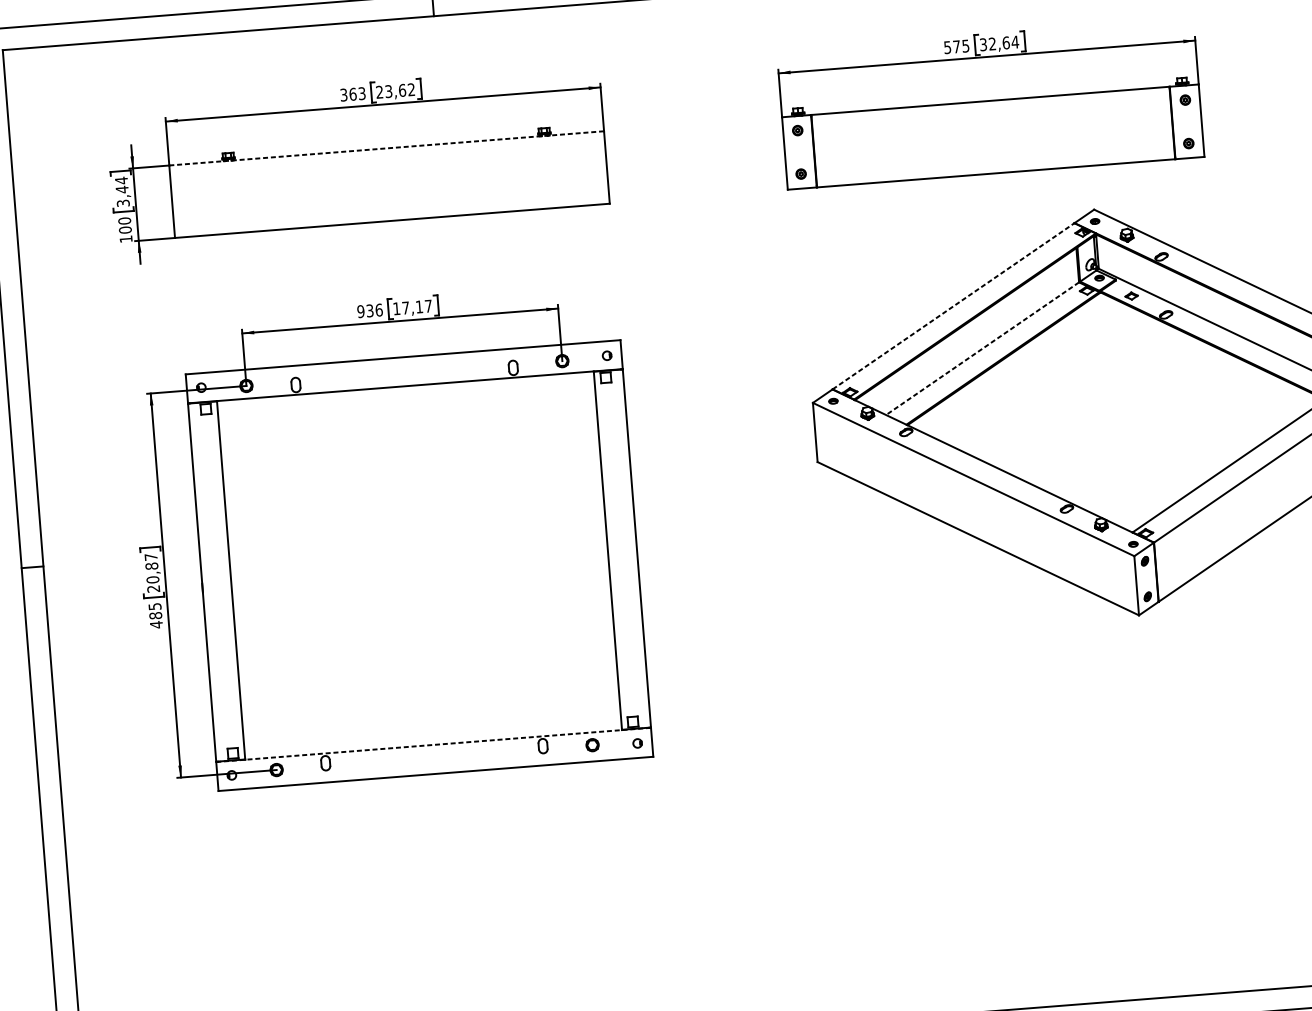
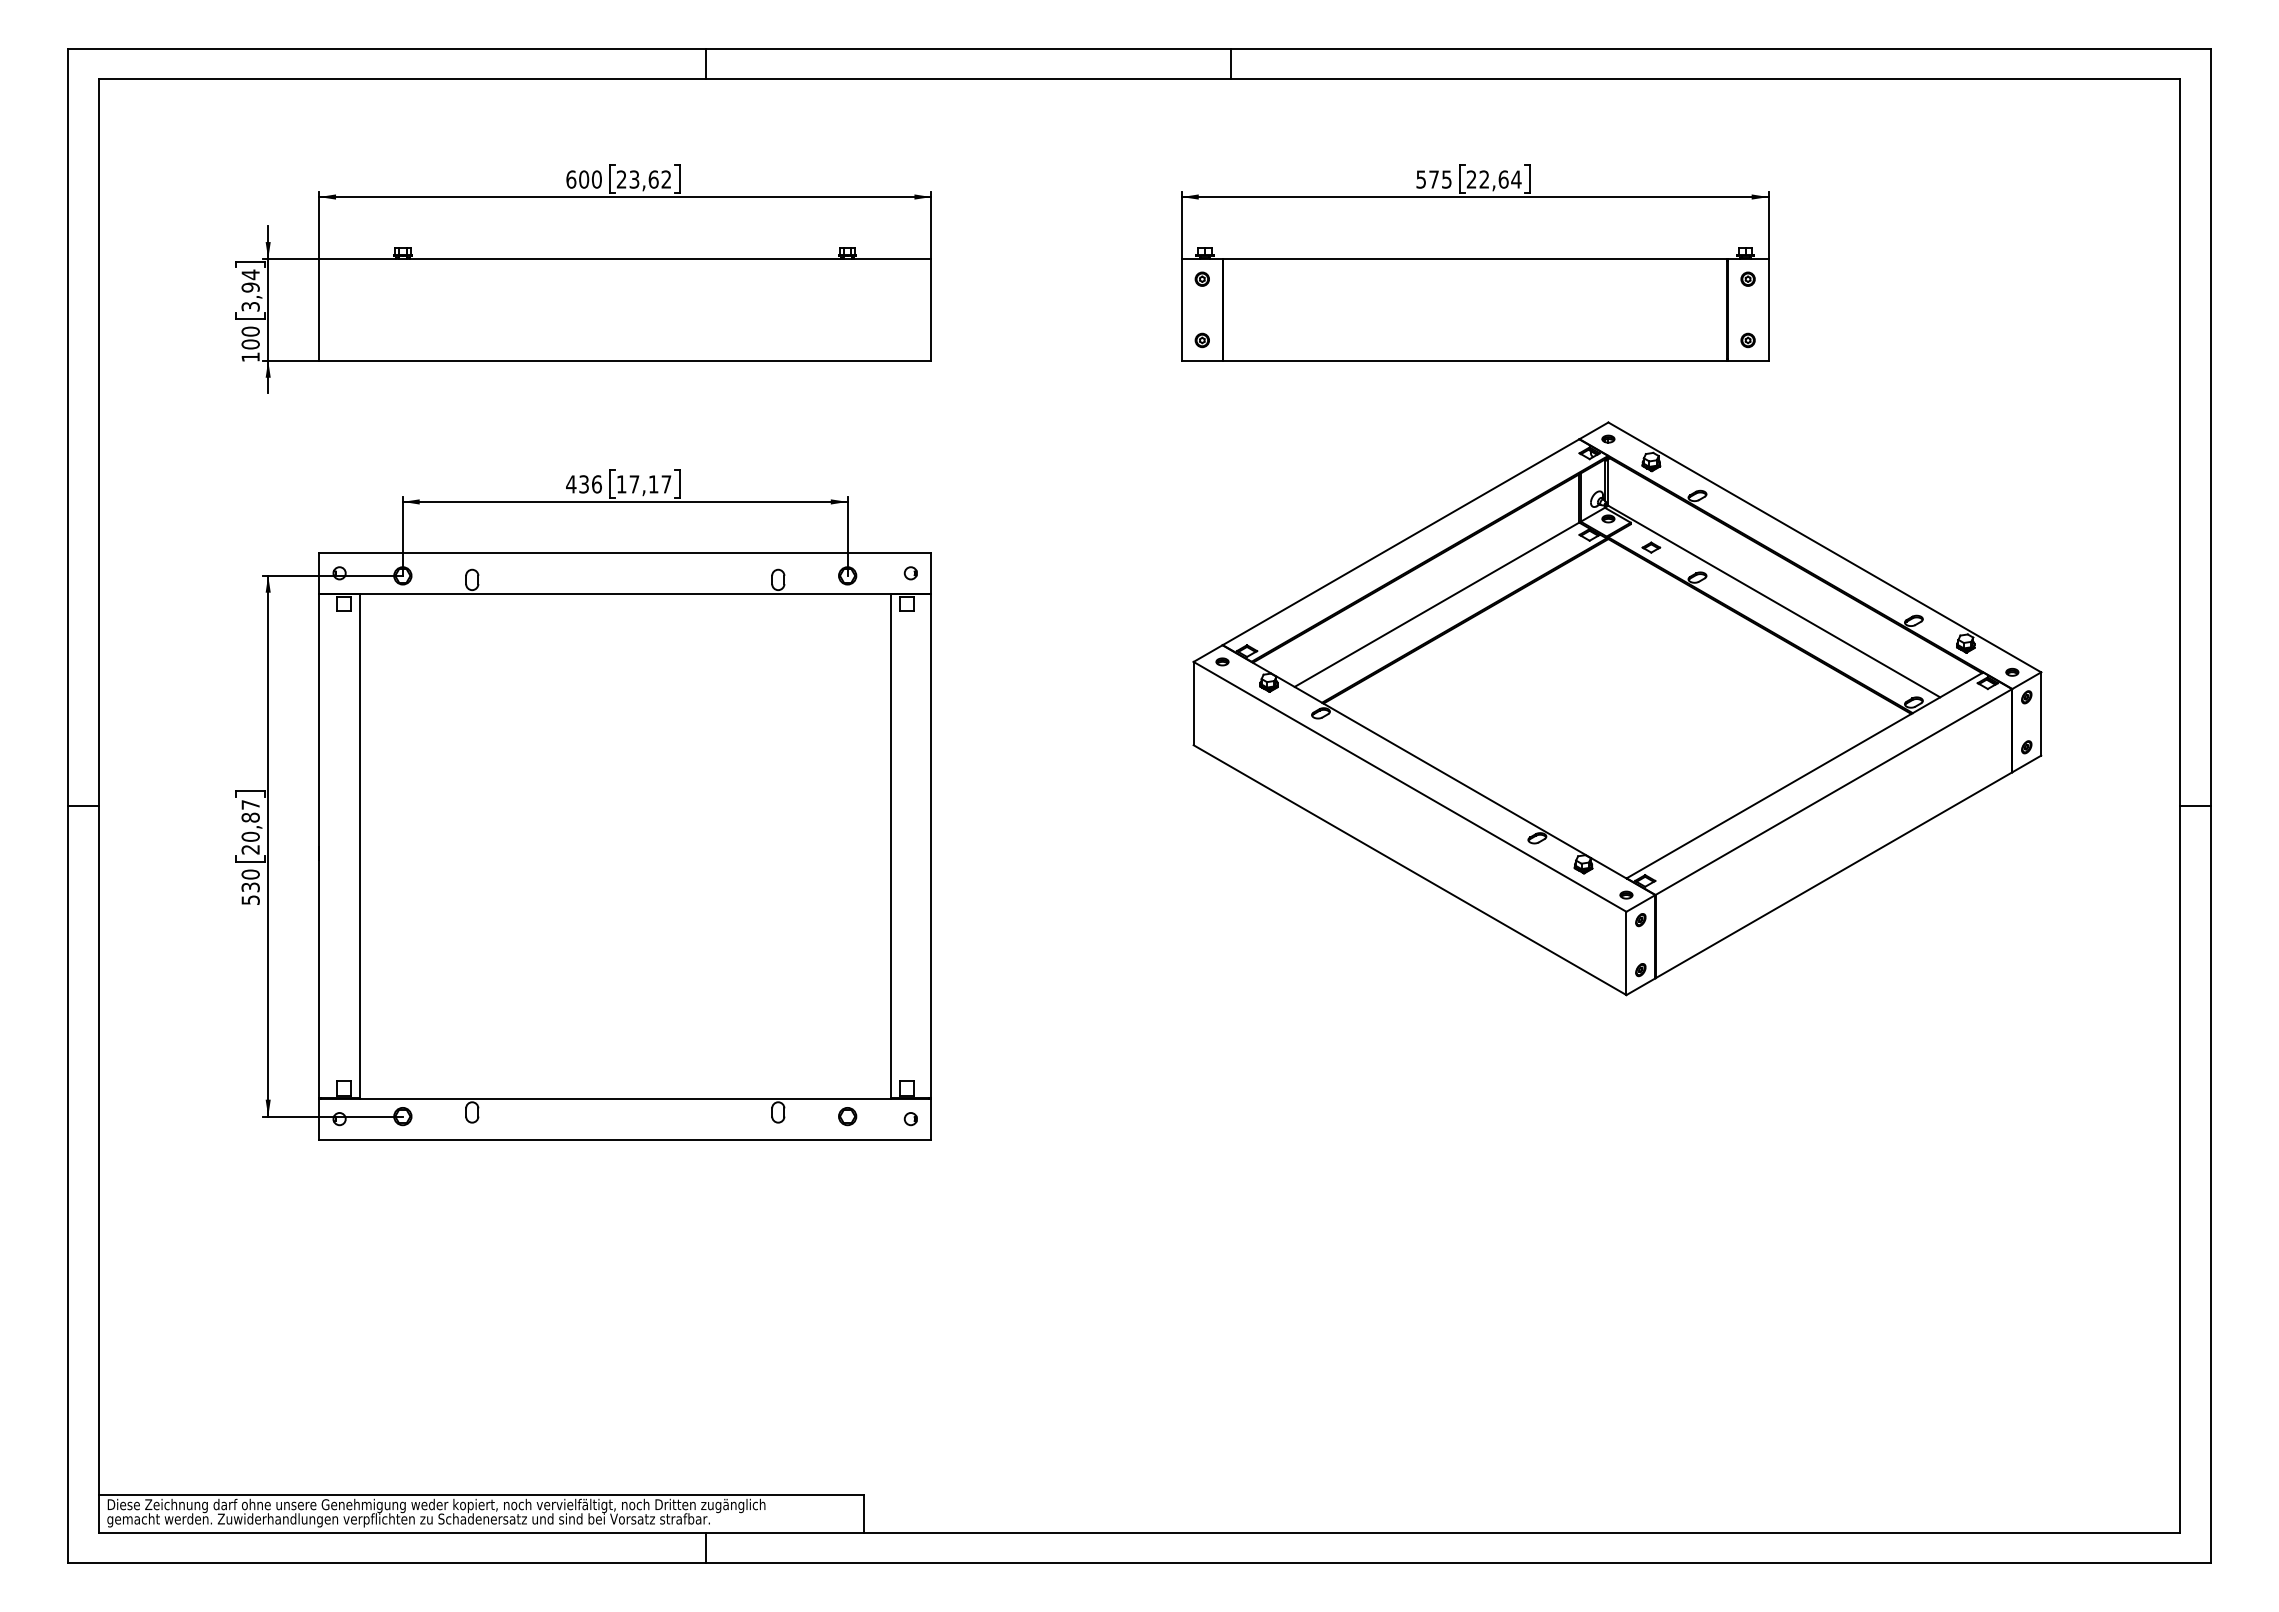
text: (983, 44) -> (1471, 179), 32,64 -> 22,64
text: (352, 94) -> (583, 179), 363 -> 600
line: (386, 148) -> (625, 258), dashed -> solid
text: (122, 189) -> (250, 287), 3,44 -> 3,94
line: (953, 306) -> (1401, 542), dashed -> solid
text: (361, 311) -> (571, 484), 936 -> 436
line: (982, 349) -> (1436, 605), dashed -> solid
text: (155, 615) -> (250, 887), 485 -> 530
line: (433, 744) -> (625, 1098), dashed -> solid

